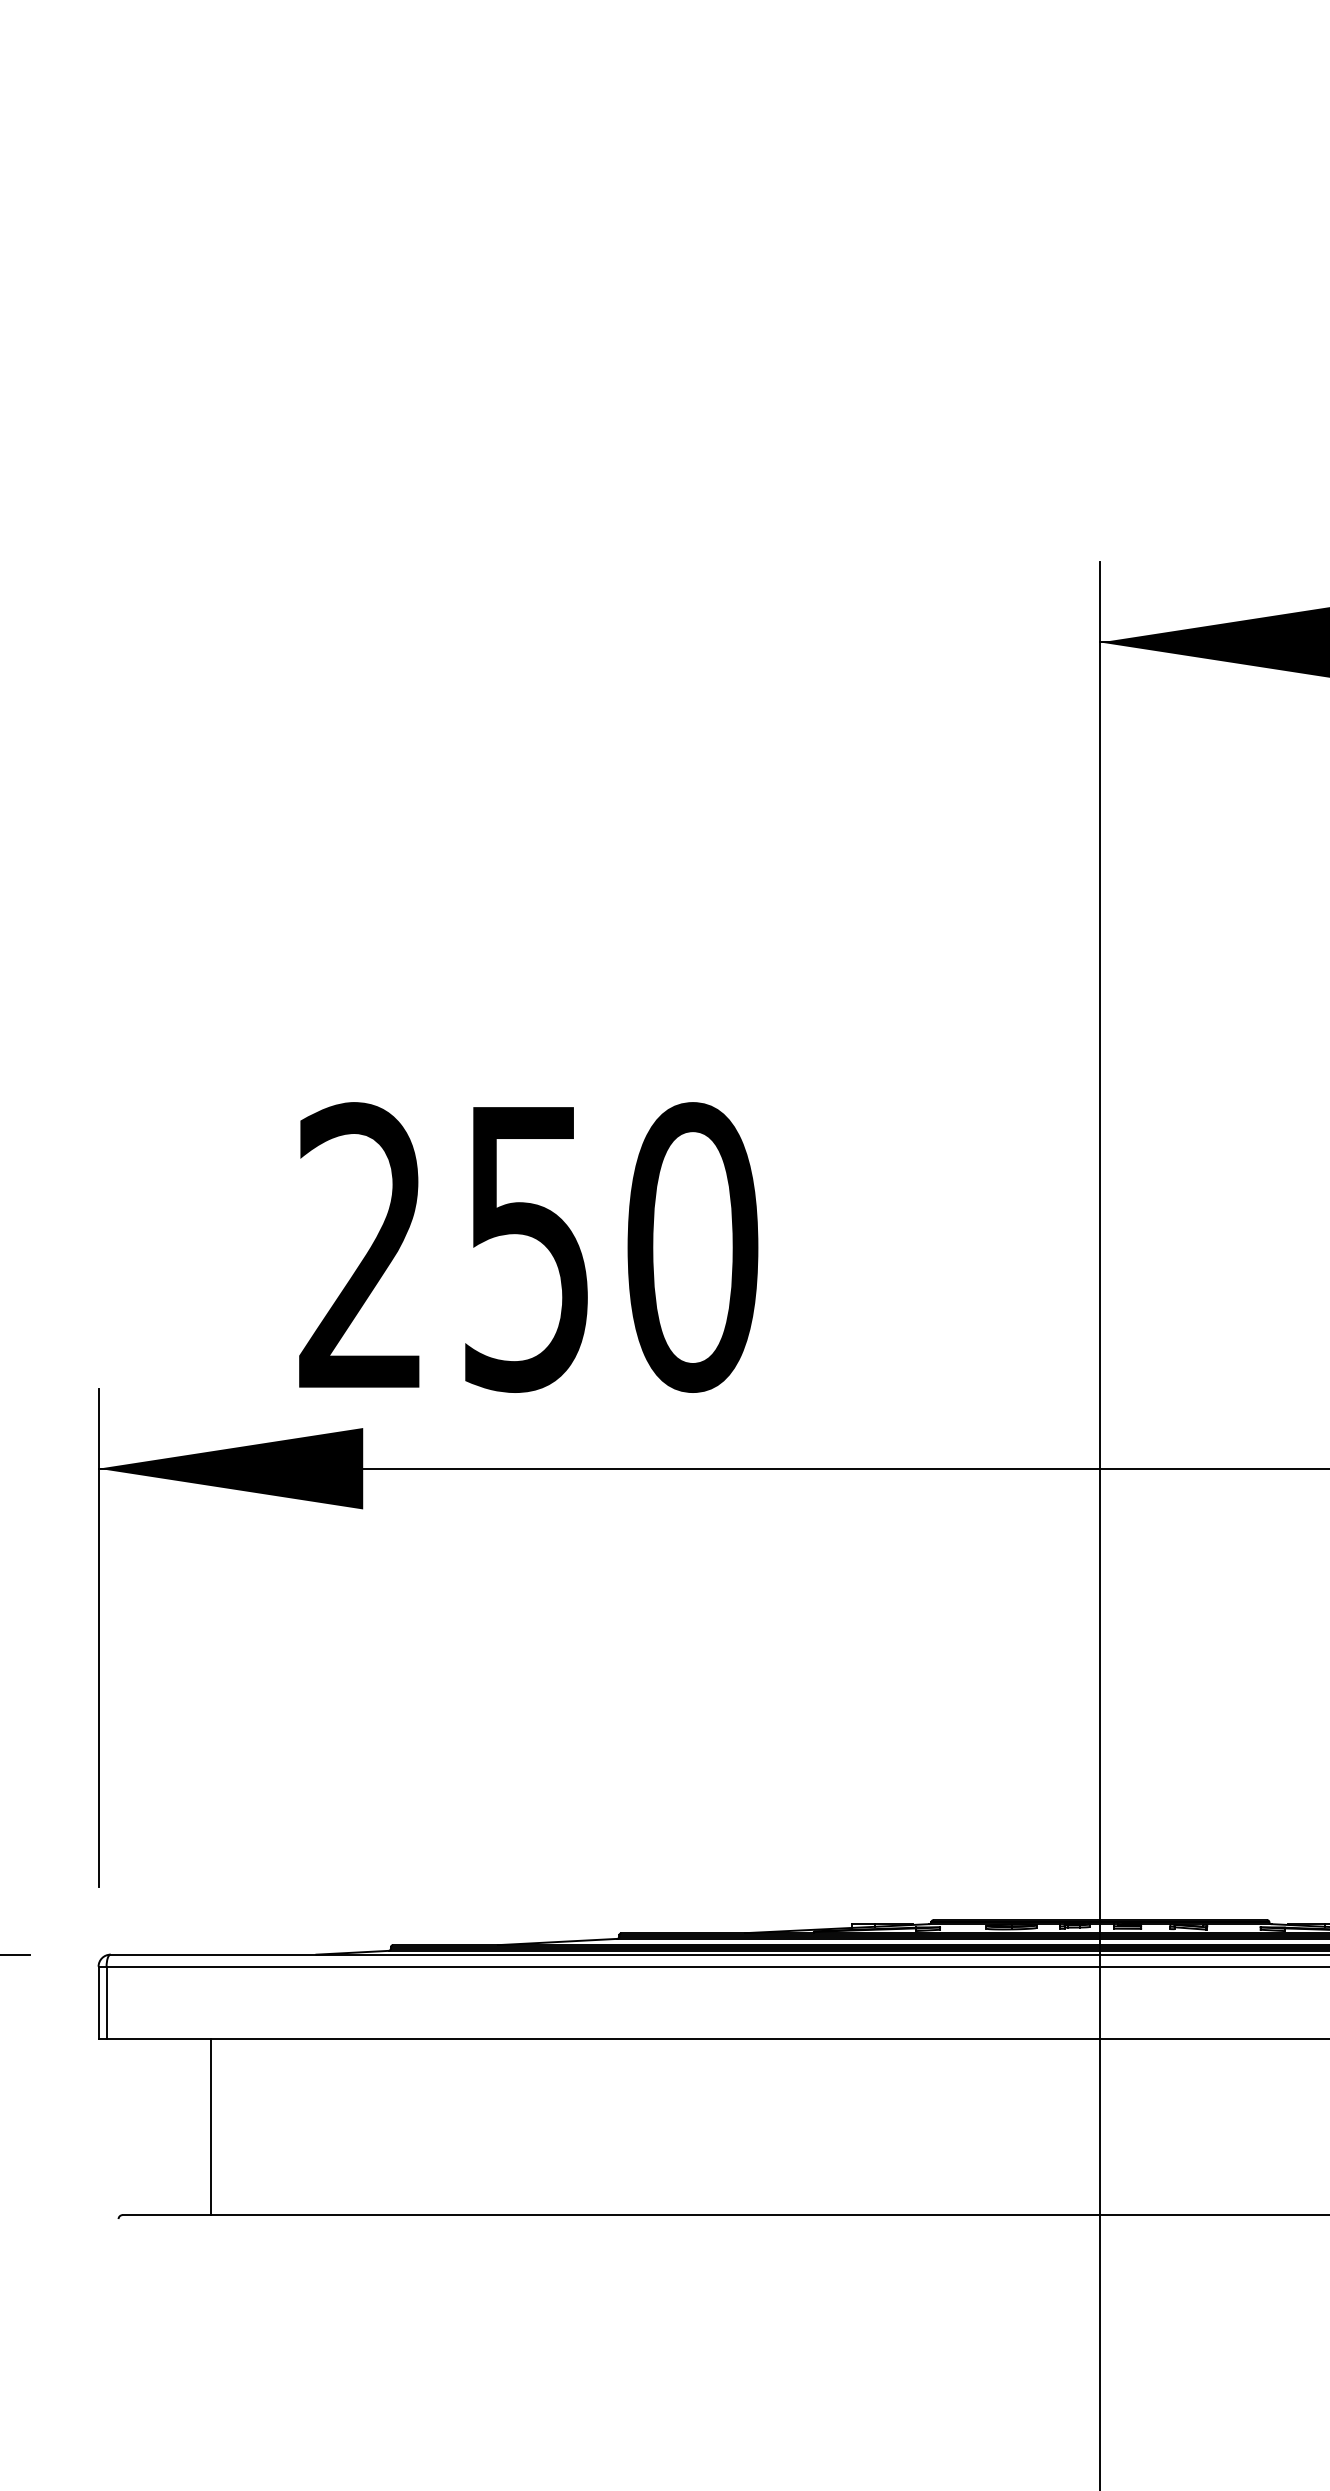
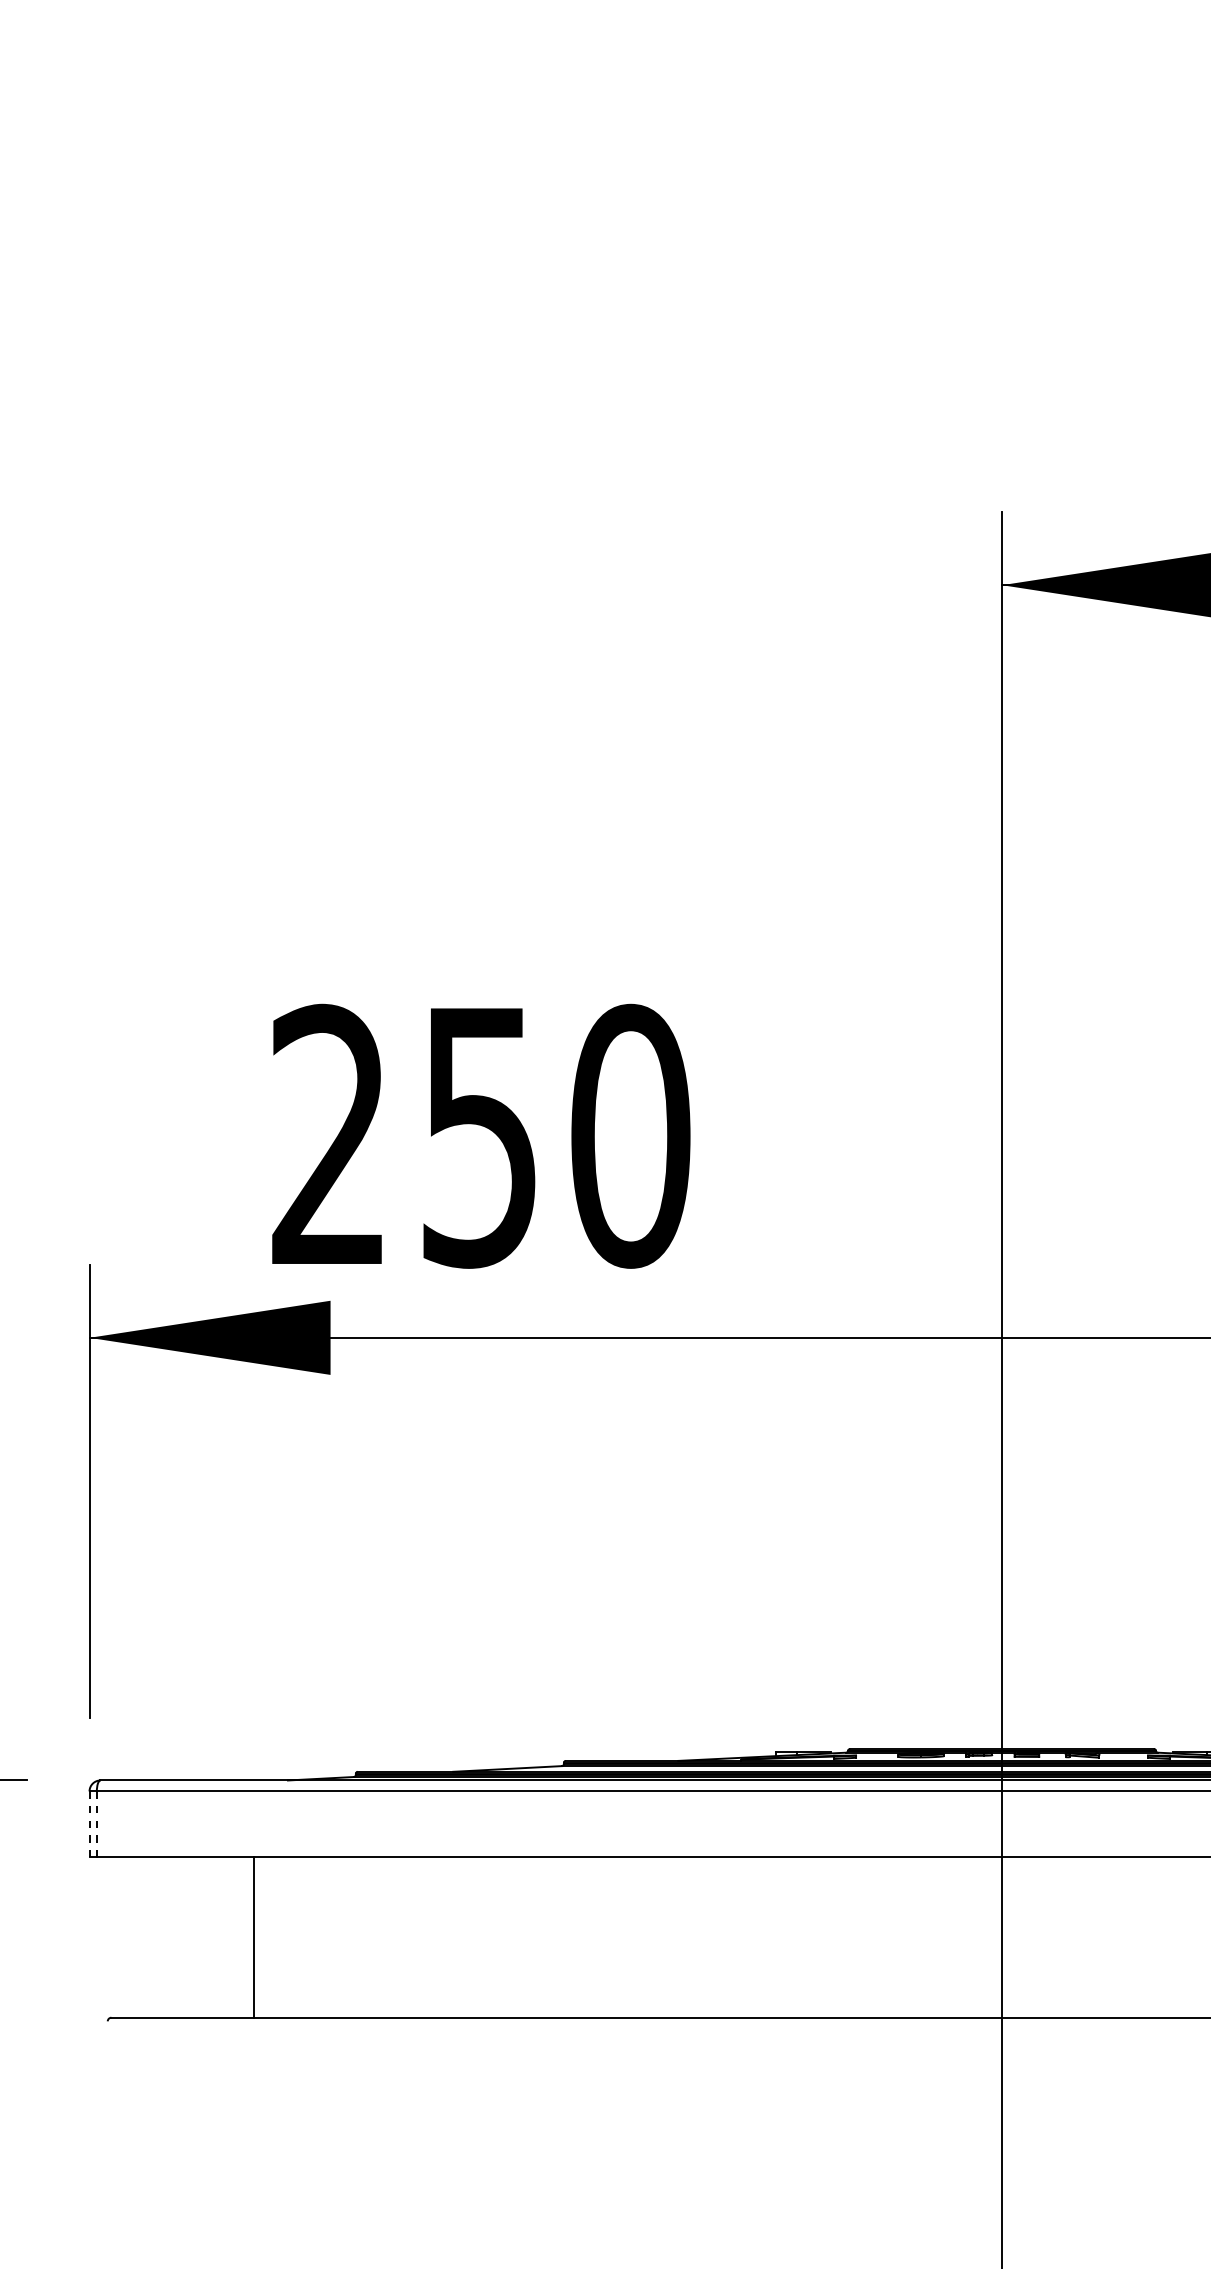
line: (98, 2002) -> (89, 1824), solid -> dashed
line: (106, 2003) -> (96, 1824), solid -> dashed
line: (210, 2126) -> (253, 1937), moved

